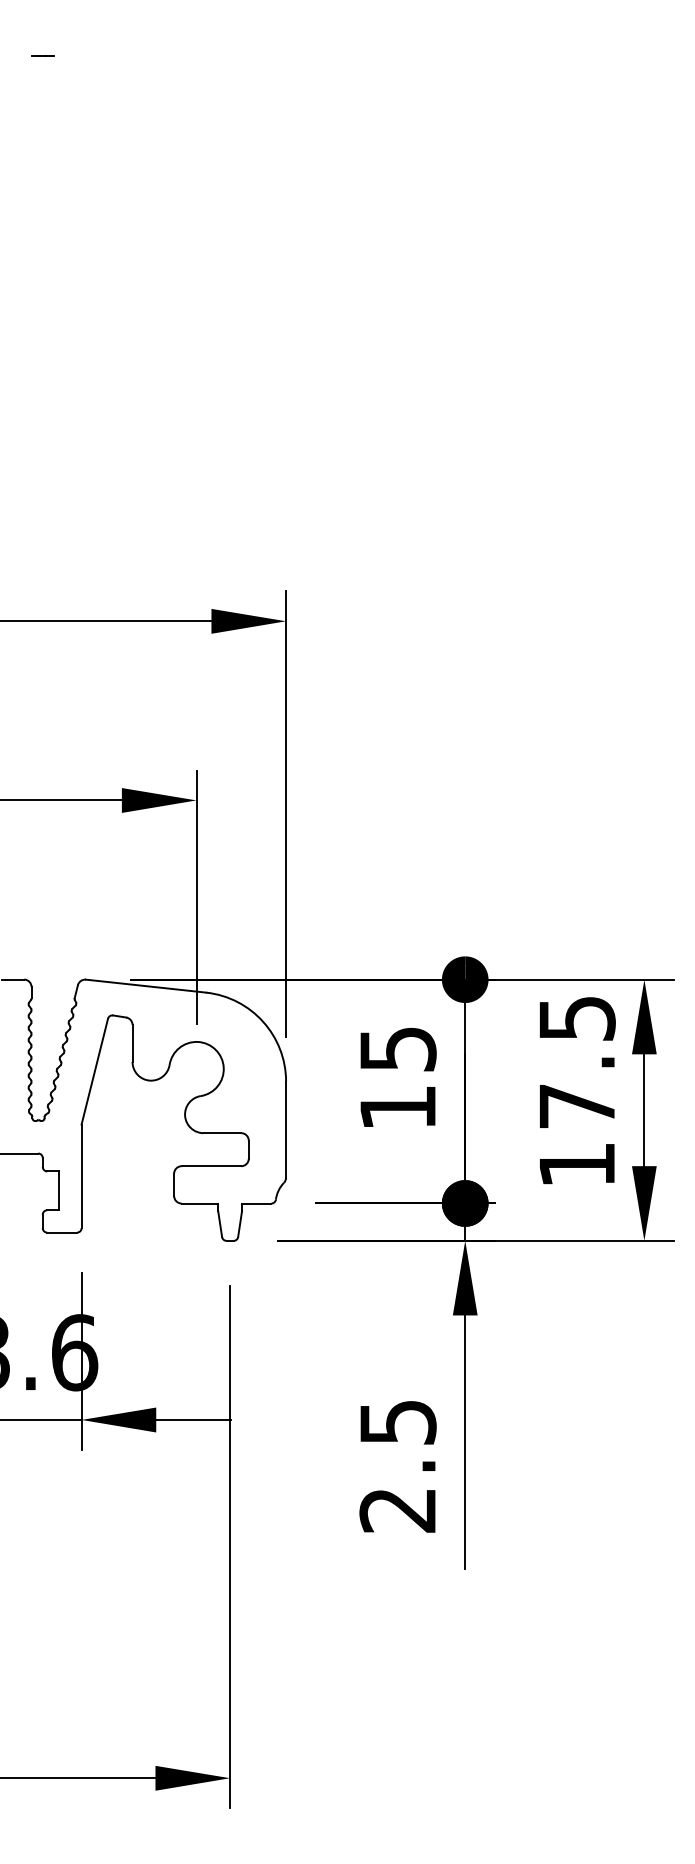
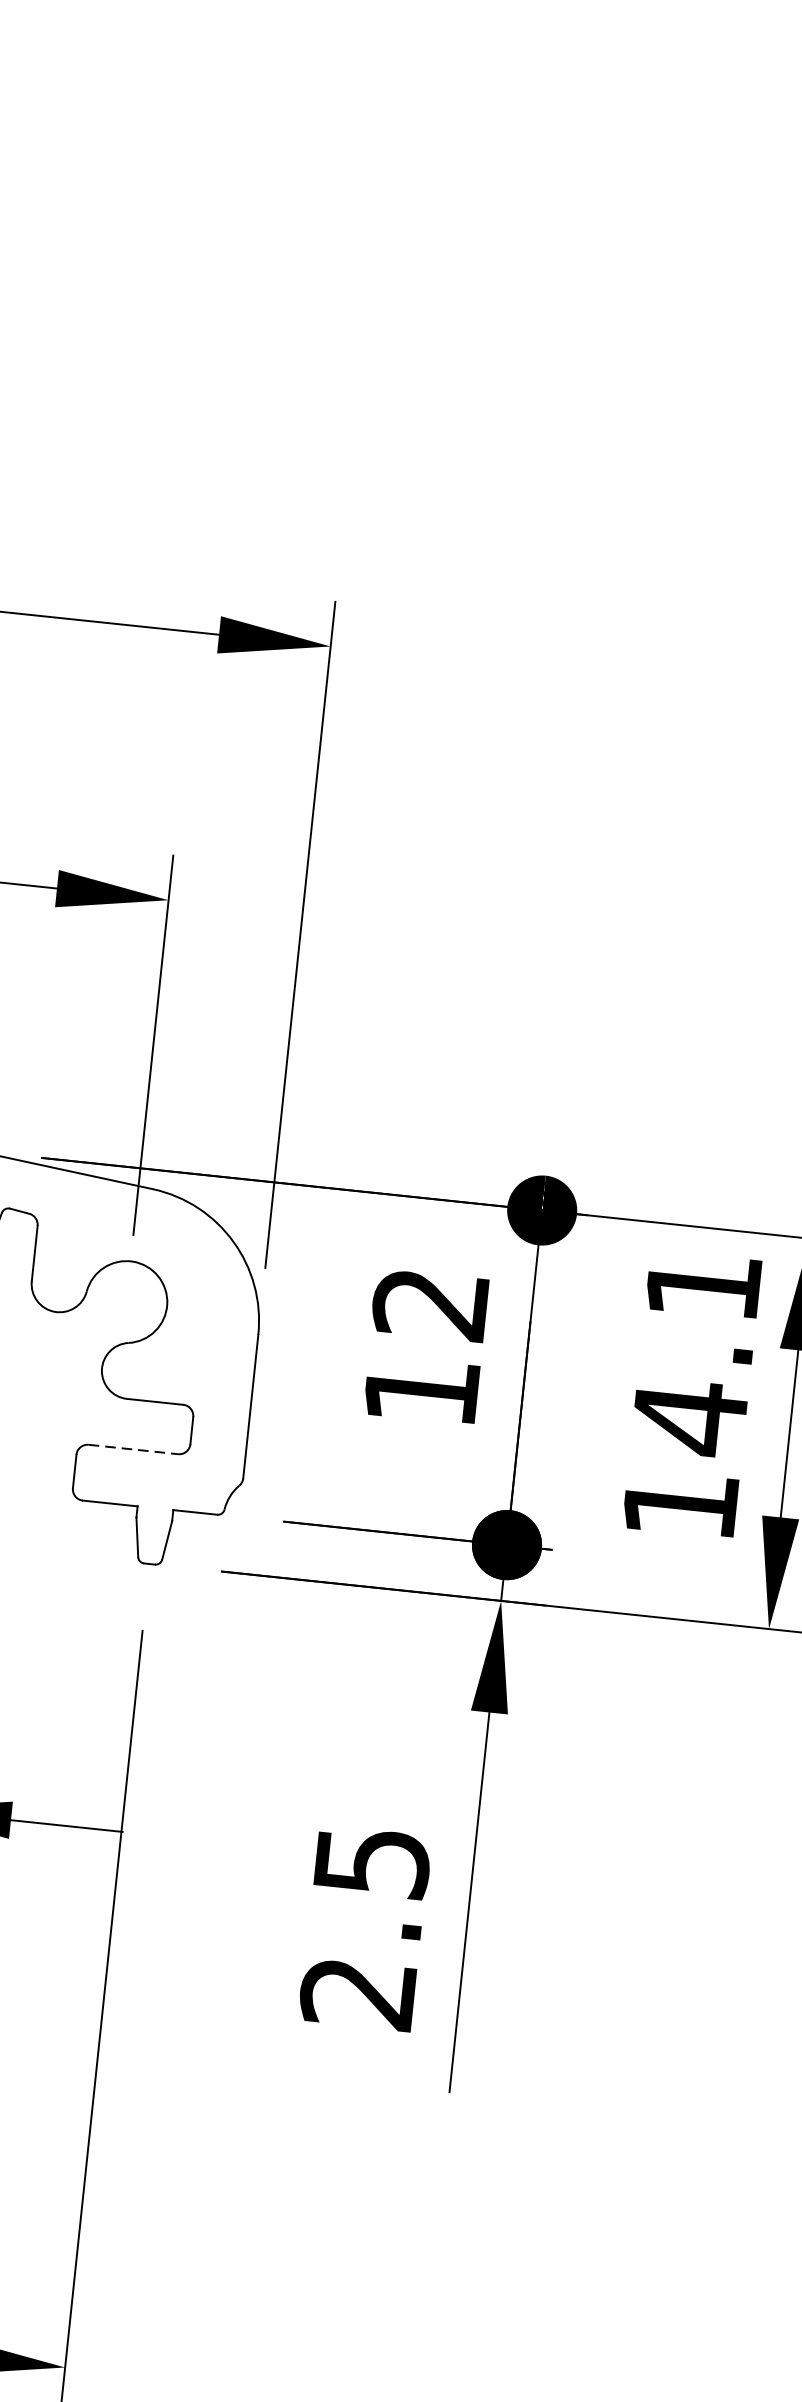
text: (397, 1049) -> (429, 1304), 15 -> 12
text: (577, 1064) -> (696, 1354), 17.5 -> 14.1
line: (211, 1166) -> (133, 1449), solid -> dashed

